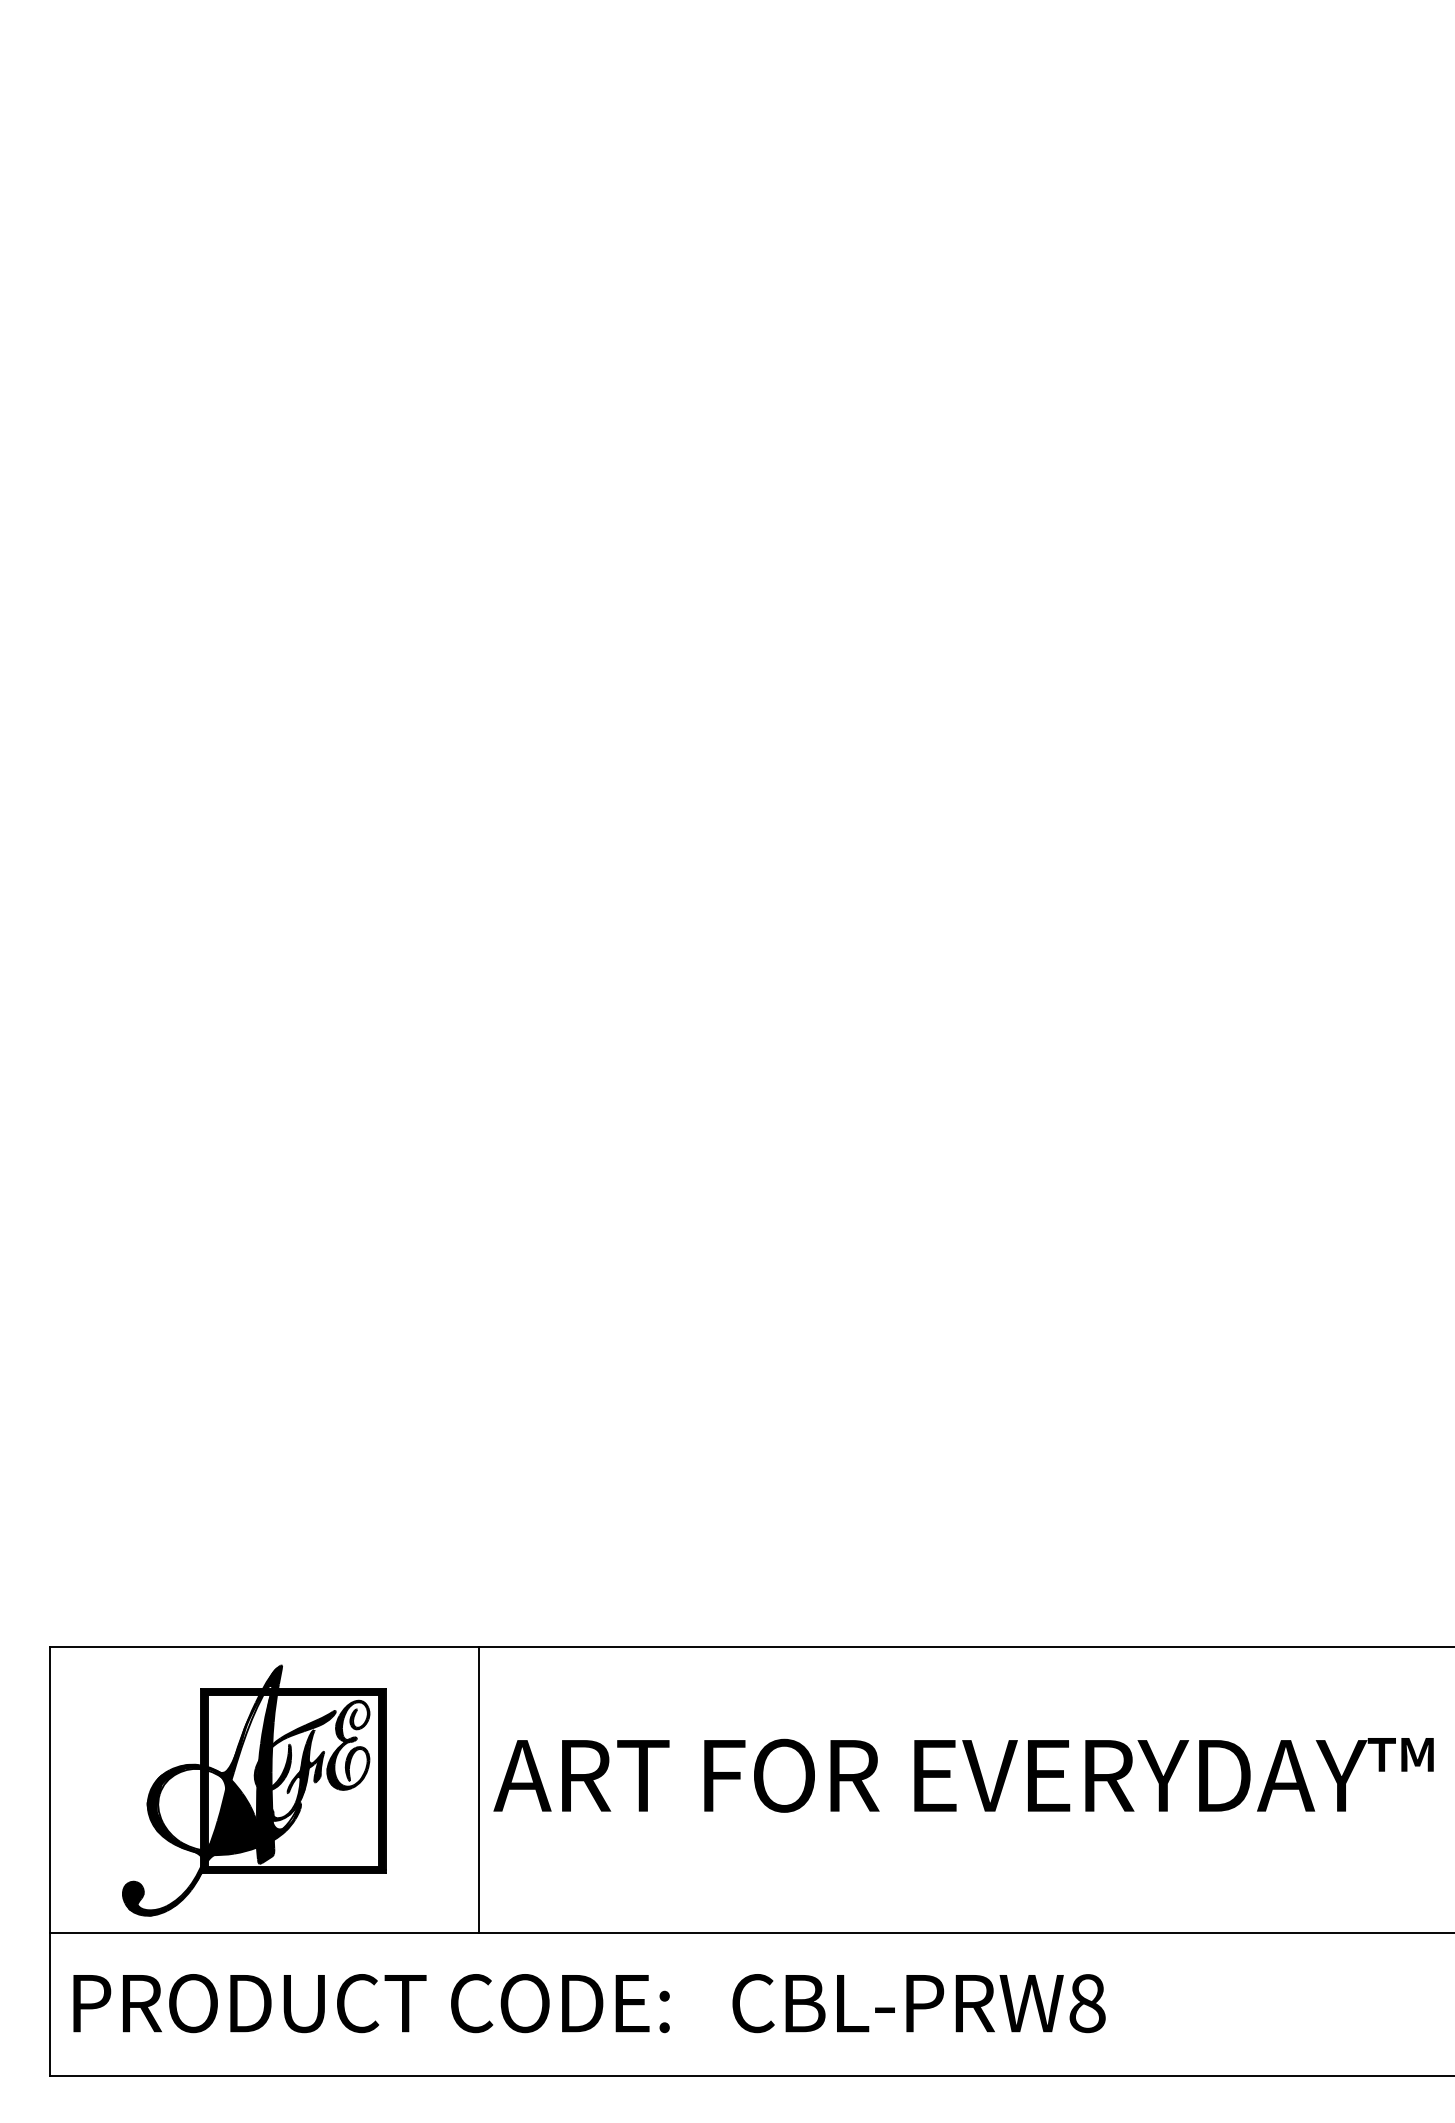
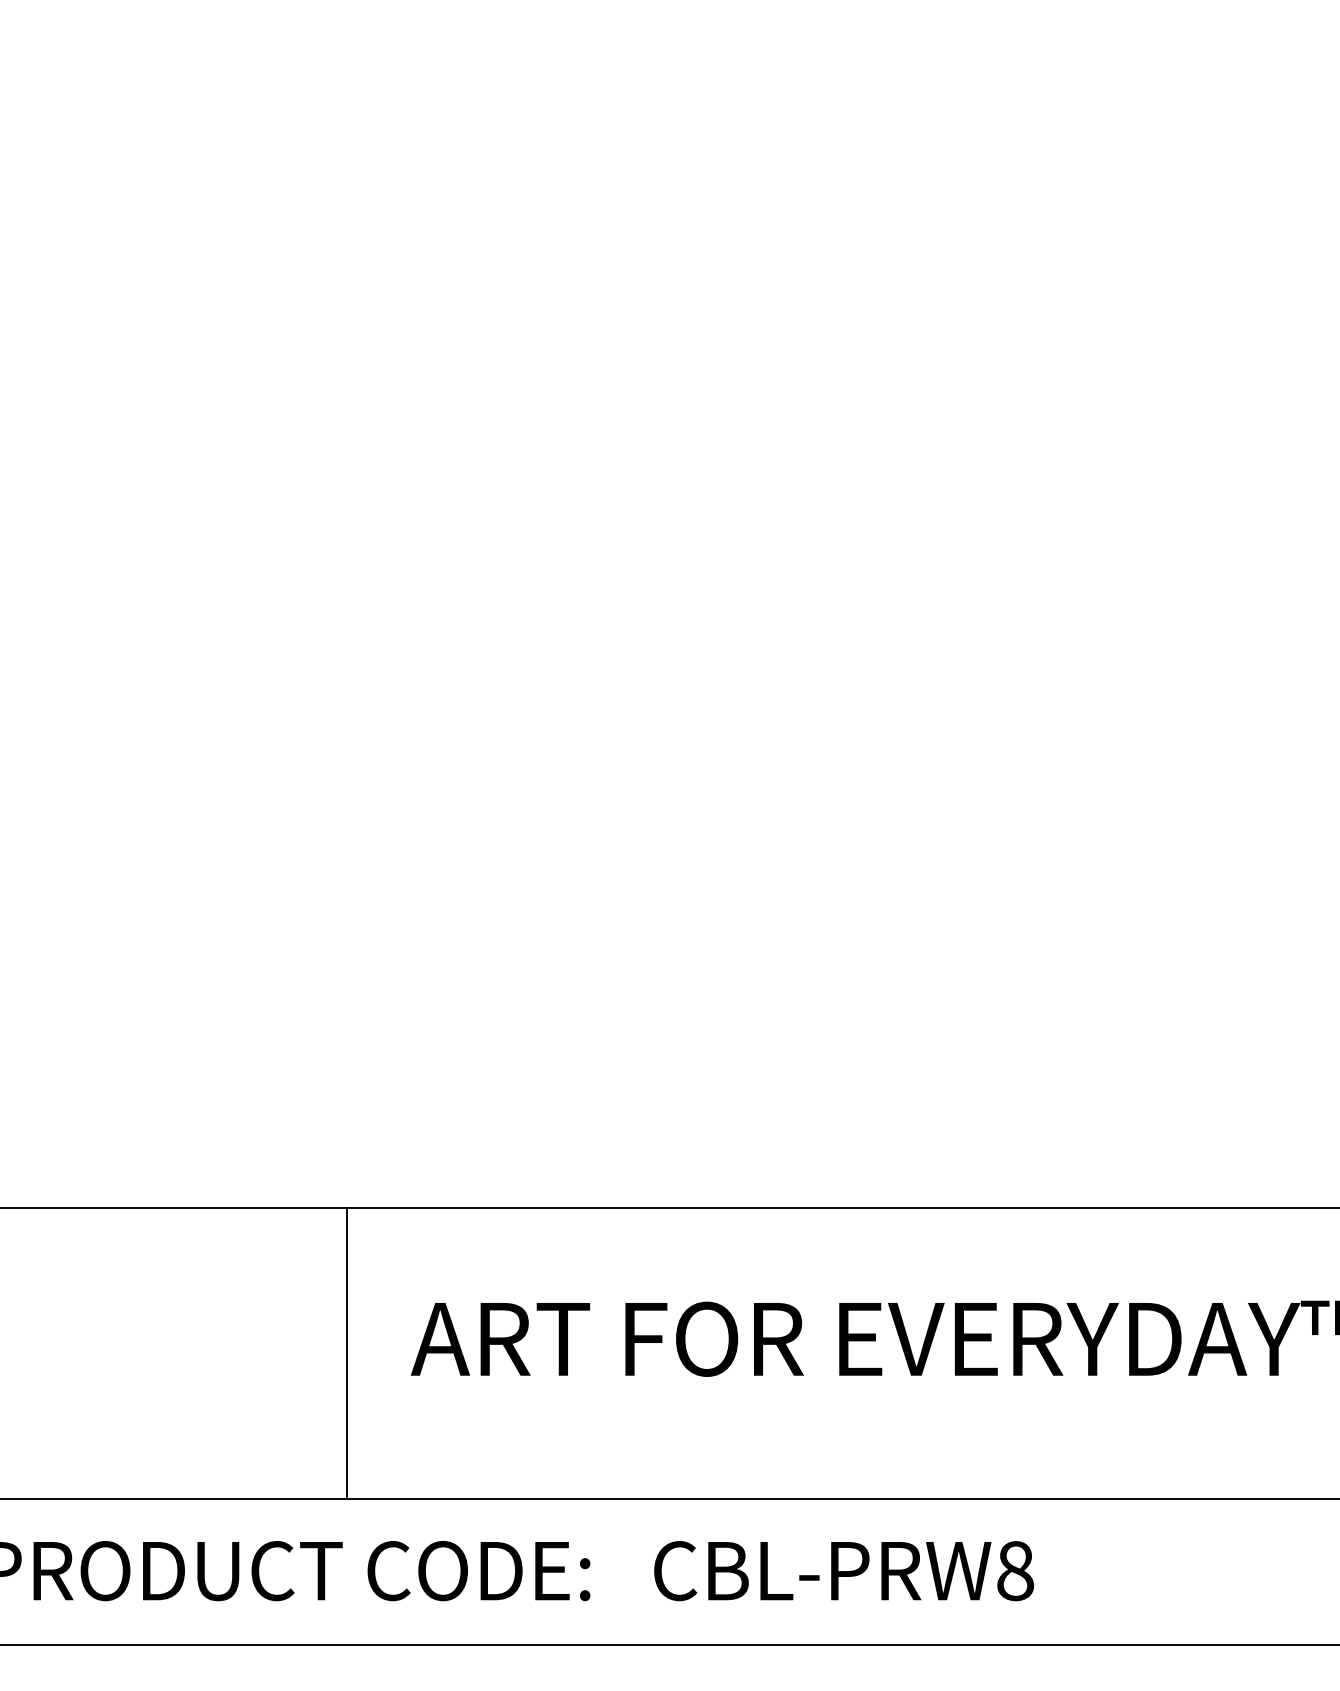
line: (479, 1789) -> (347, 1353), moved
part: (254, 1790) -> (167, 1354), removed

